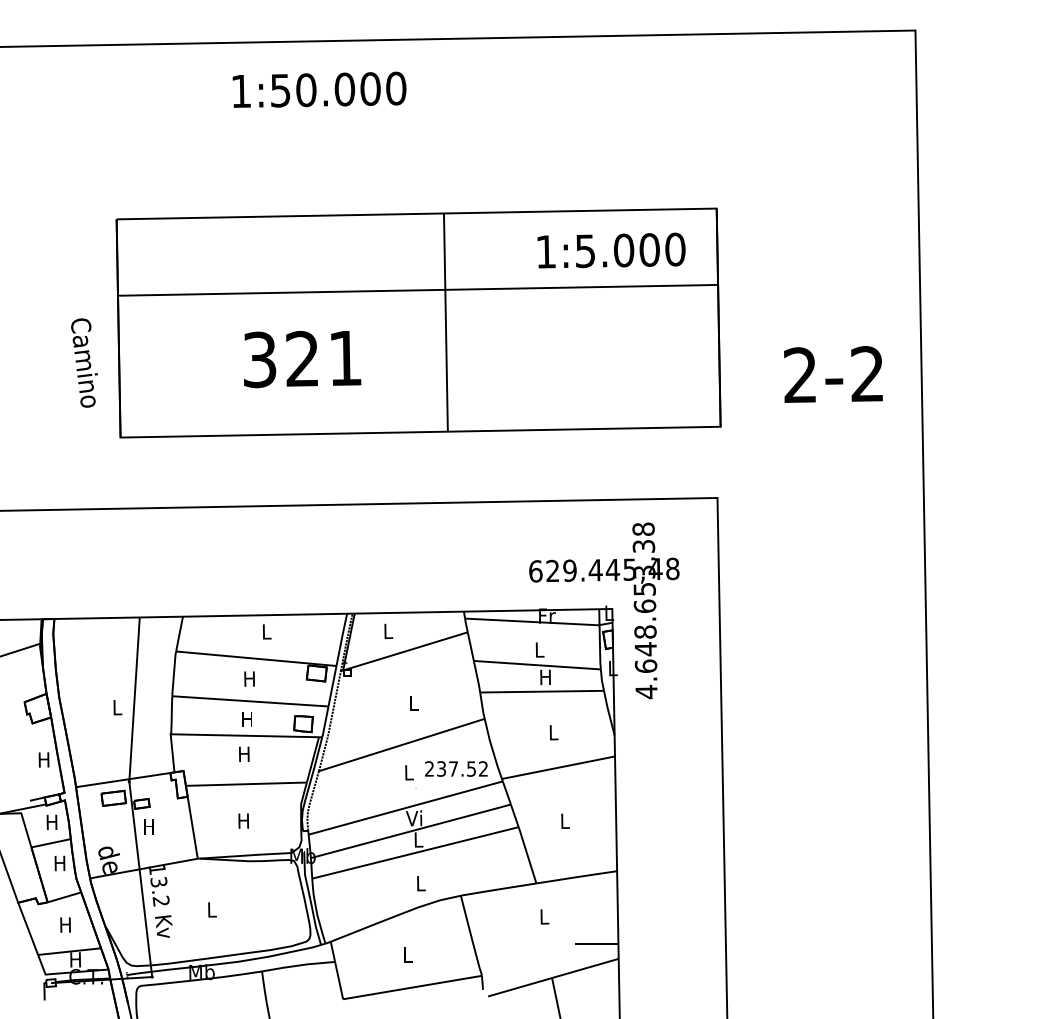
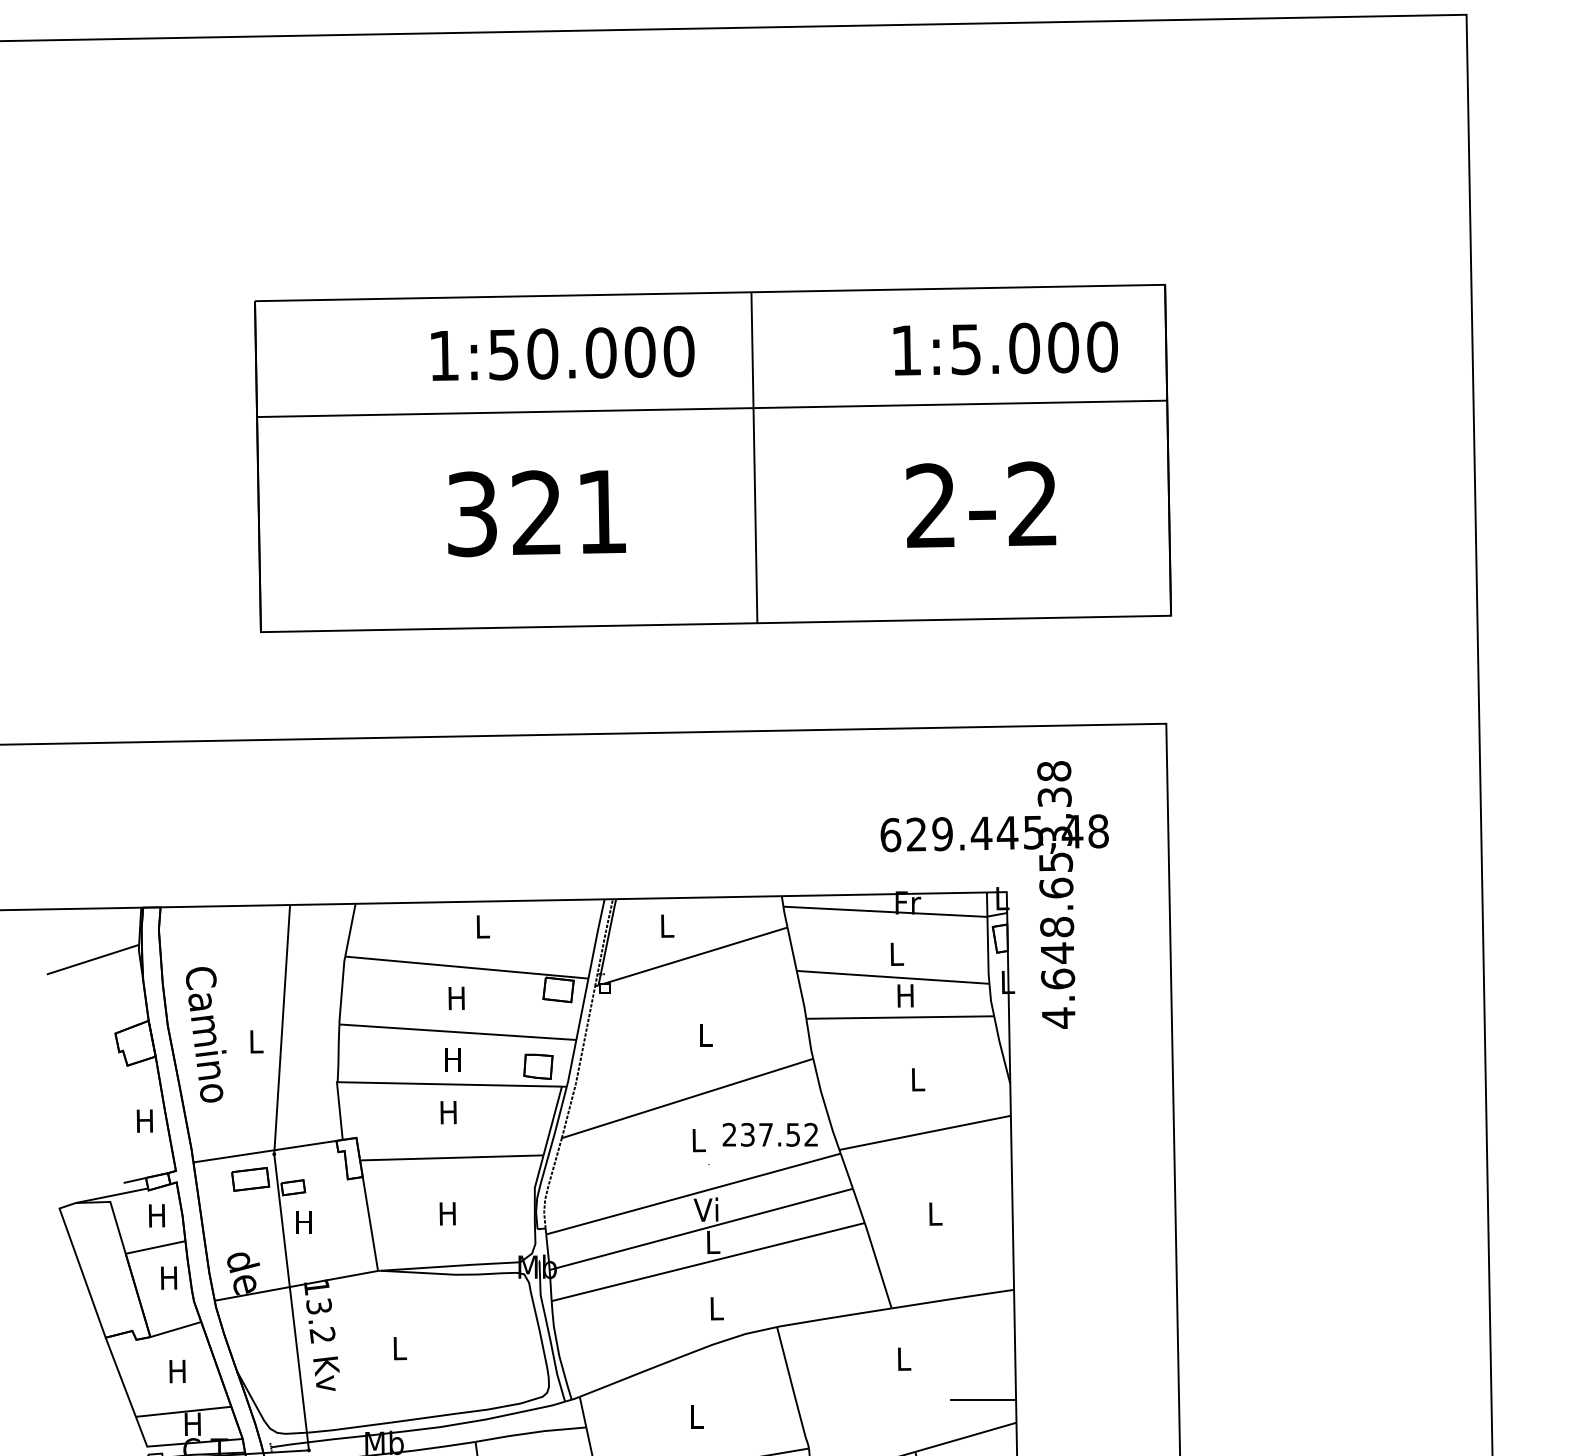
text: (319, 89) -> (562, 352), moved
text: (84, 362) -> (206, 1033), moved
text: (833, 374) -> (981, 504), moved

